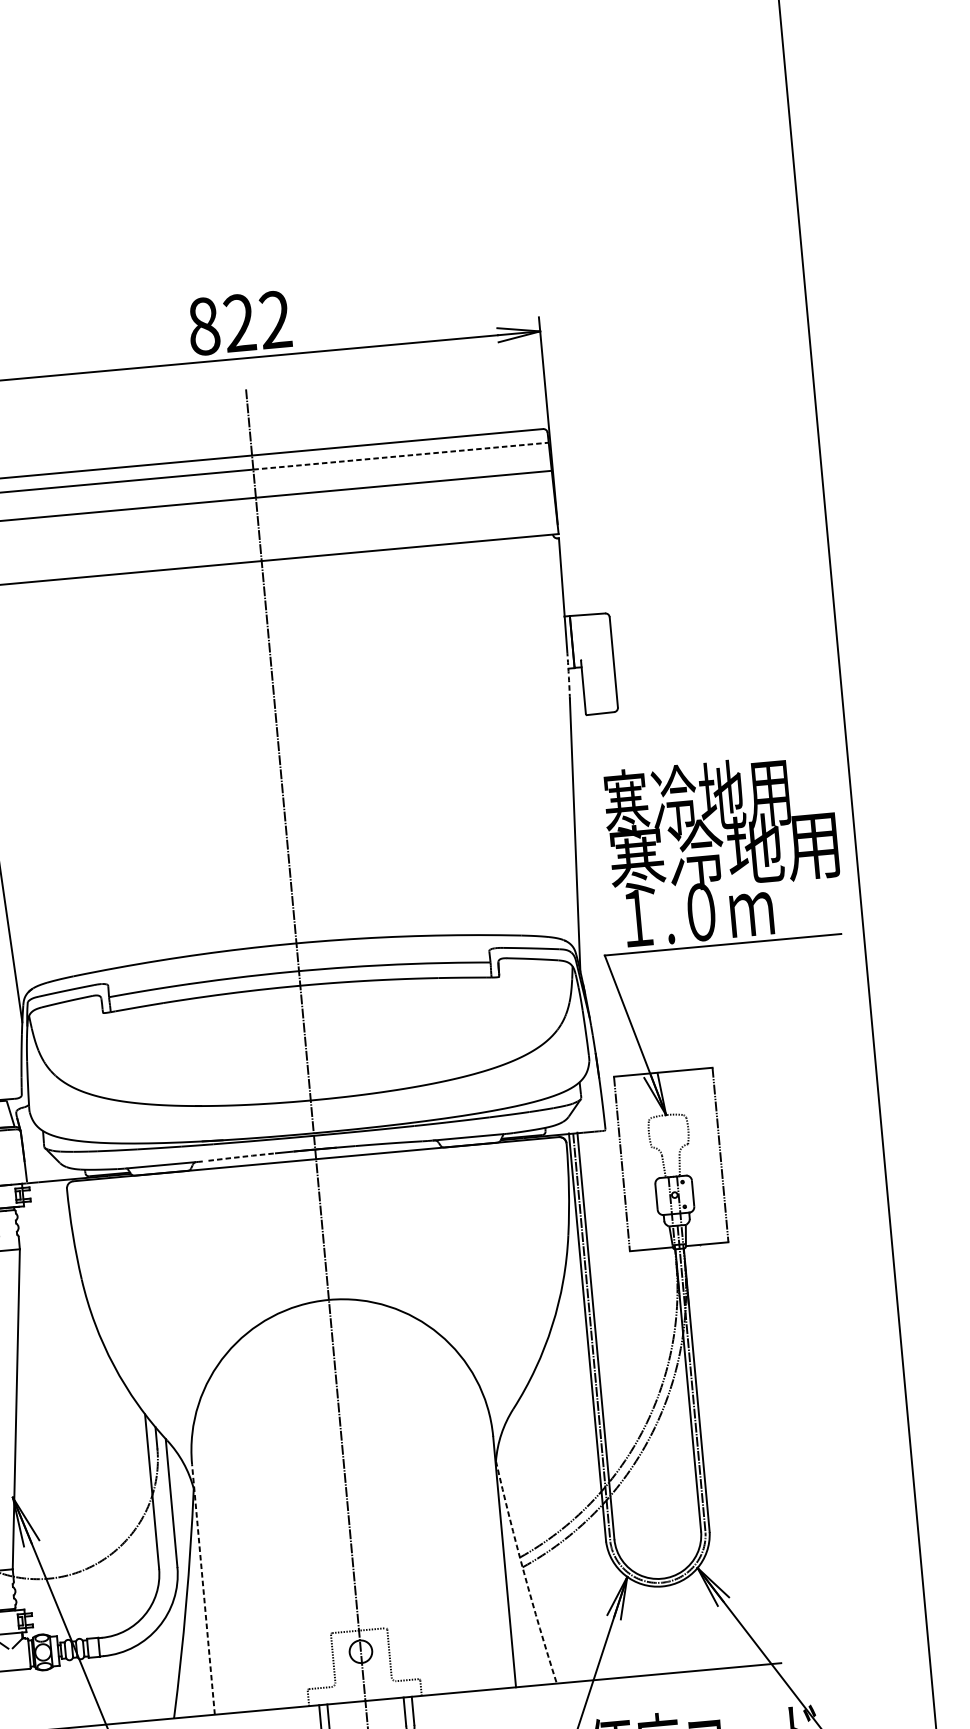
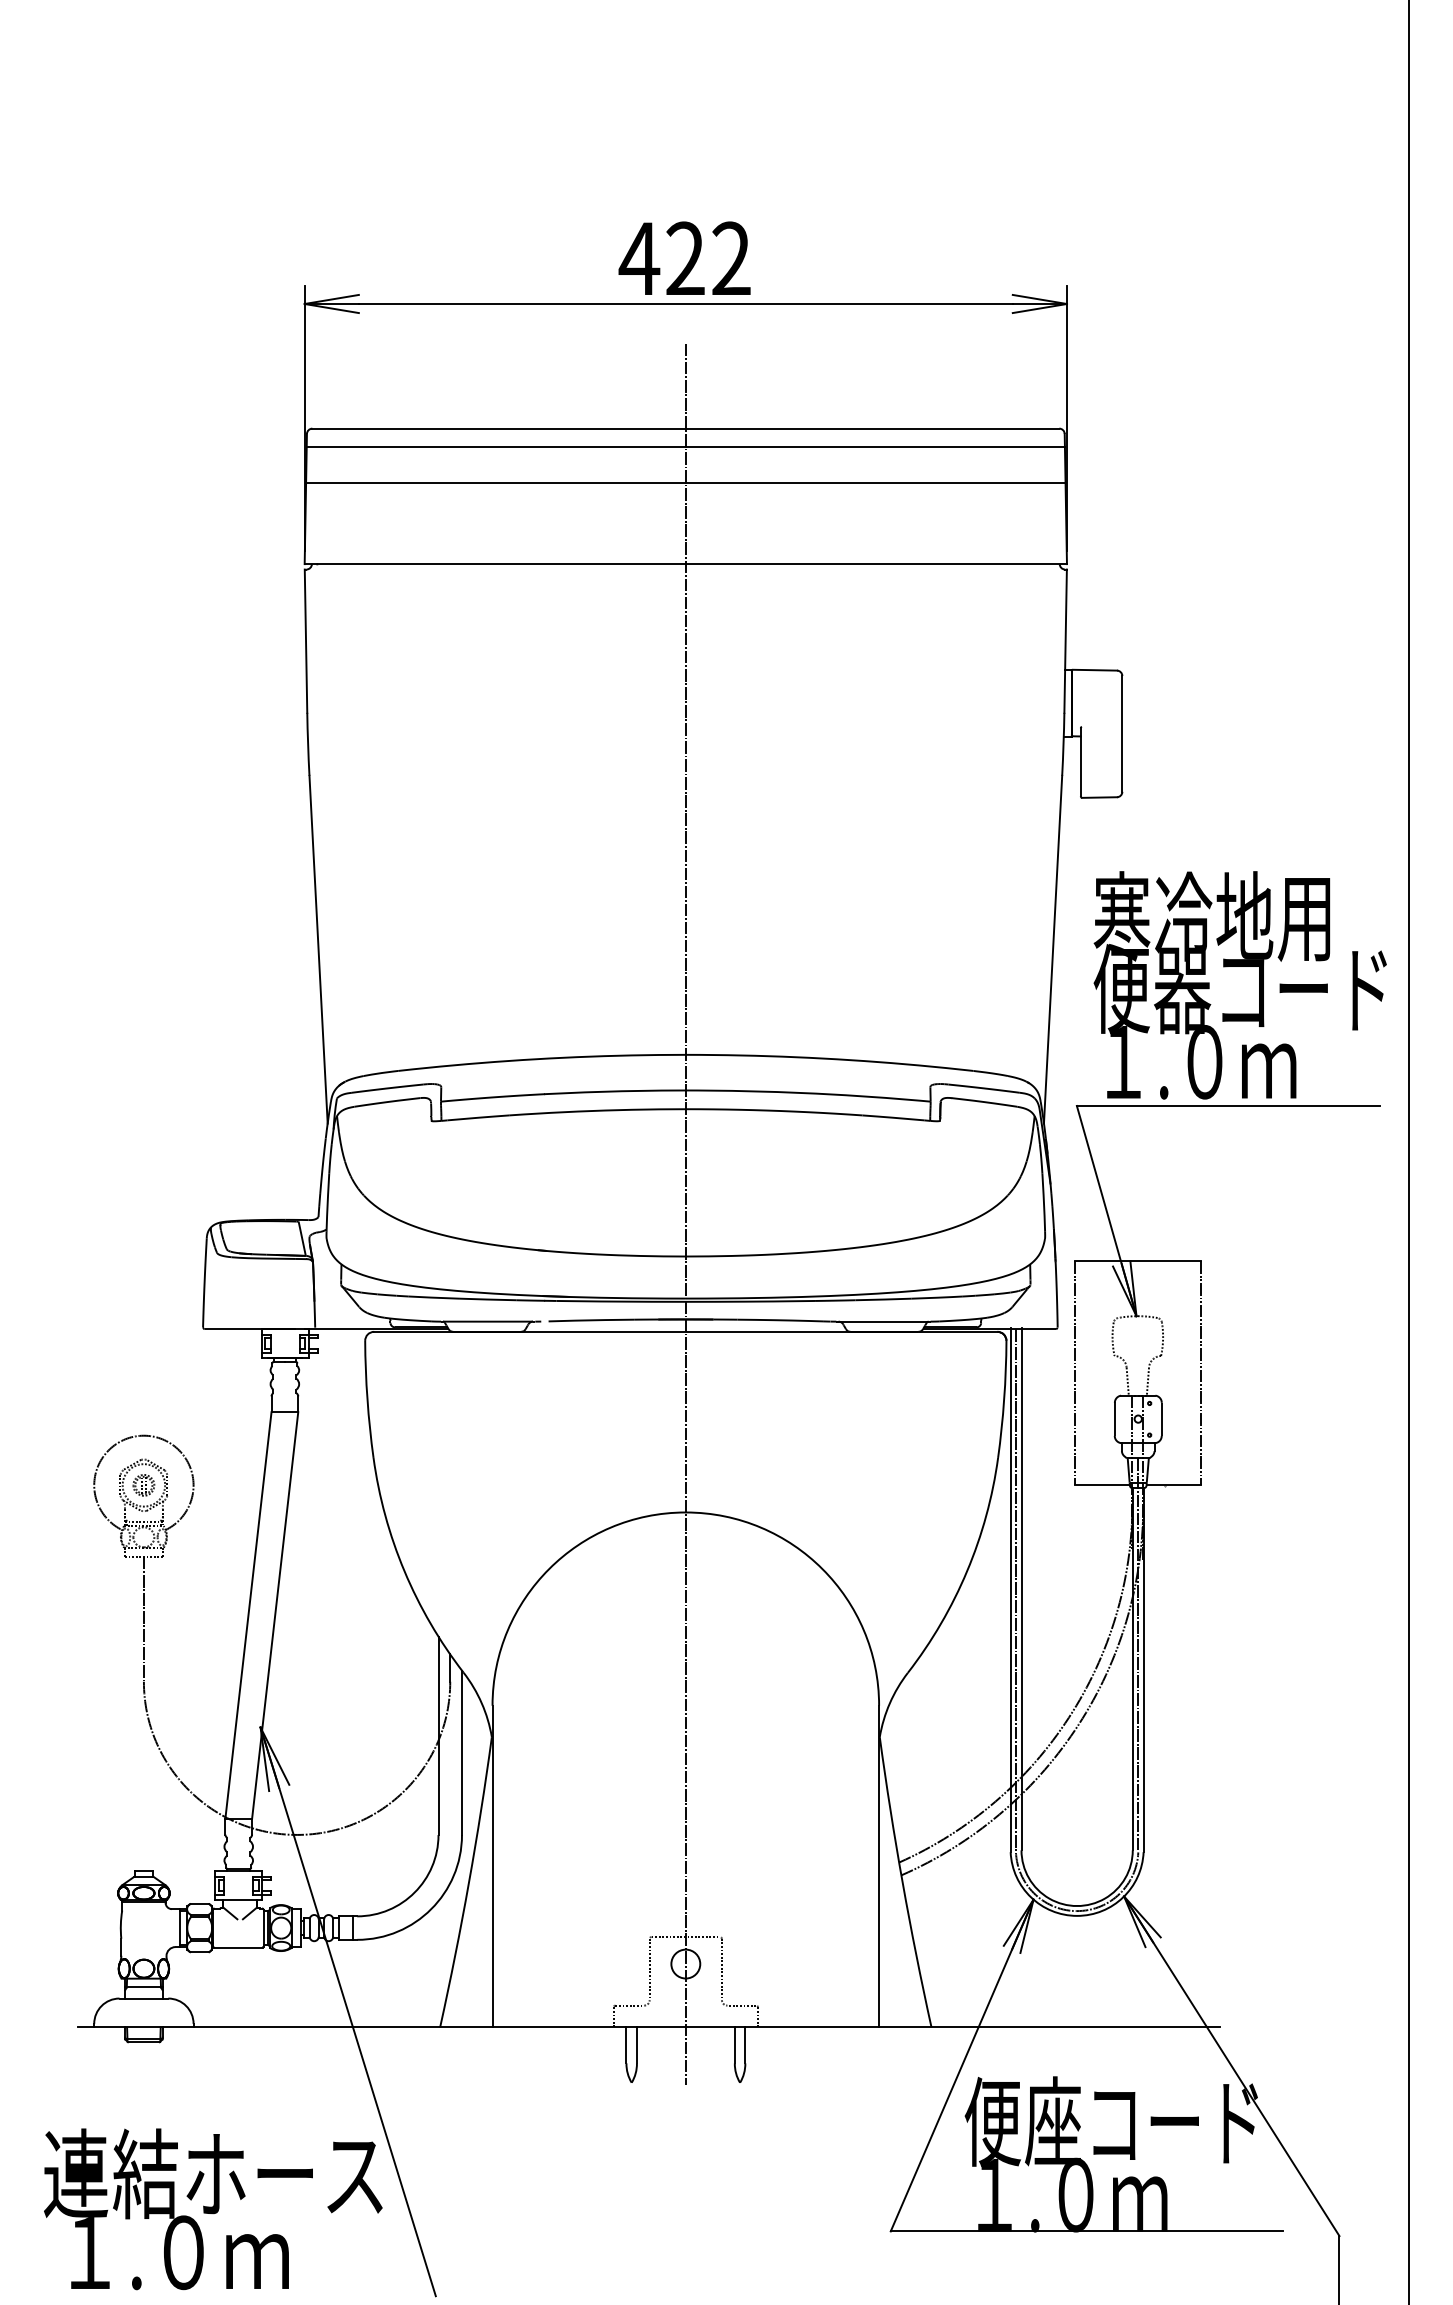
text: (203, 326) -> (639, 258), 822 -> 422
line: (401, 455) -> (875, 446), dashed -> solid
arc: (568, 674) -> (1063, 744), dashed -> solid
text: (723, 852) -> (1239, 988), 寒冷地用 -> 便器コード
line: (241, 1157) -> (591, 1320), dashed -> solid
arc: (523, 1572) -> (902, 1882), dashed -> solid
line: (203, 1589) -> (492, 1866), dashed -> solid

